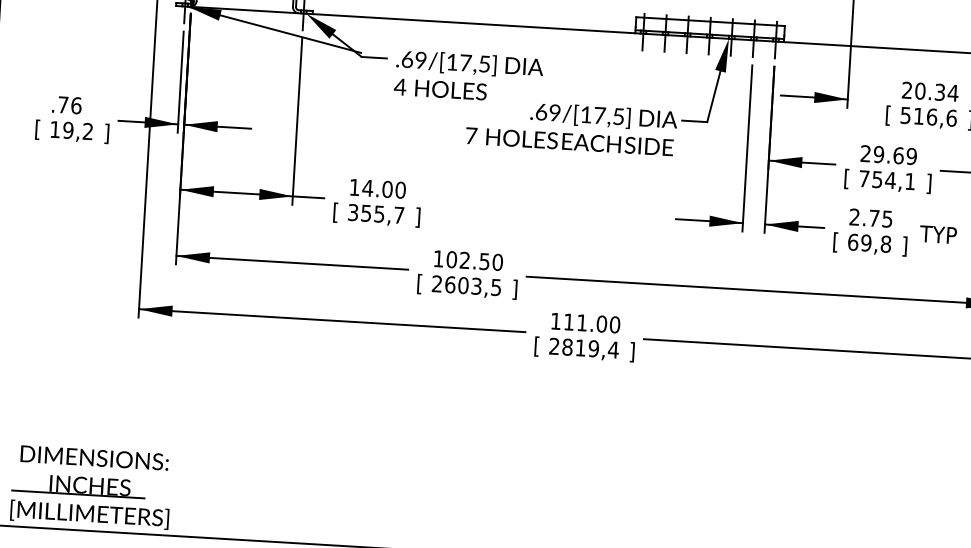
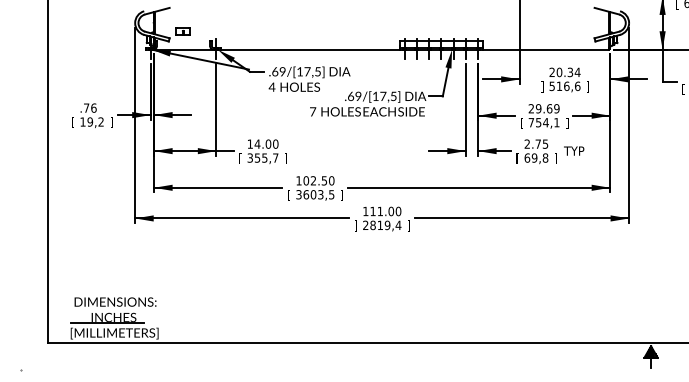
text: (888, 114) -> (542, 86), [ -> ]
text: (436, 283) -> (298, 194), 2603,5 -> 3603,5
text: (535, 345) -> (355, 225), [ -> ]

